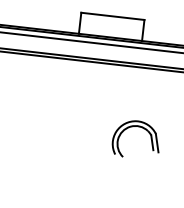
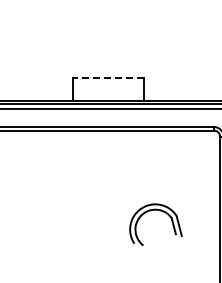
line: (112, 16) -> (107, 77), solid -> dashed
part: (132, 127) -> (150, 211), moved

